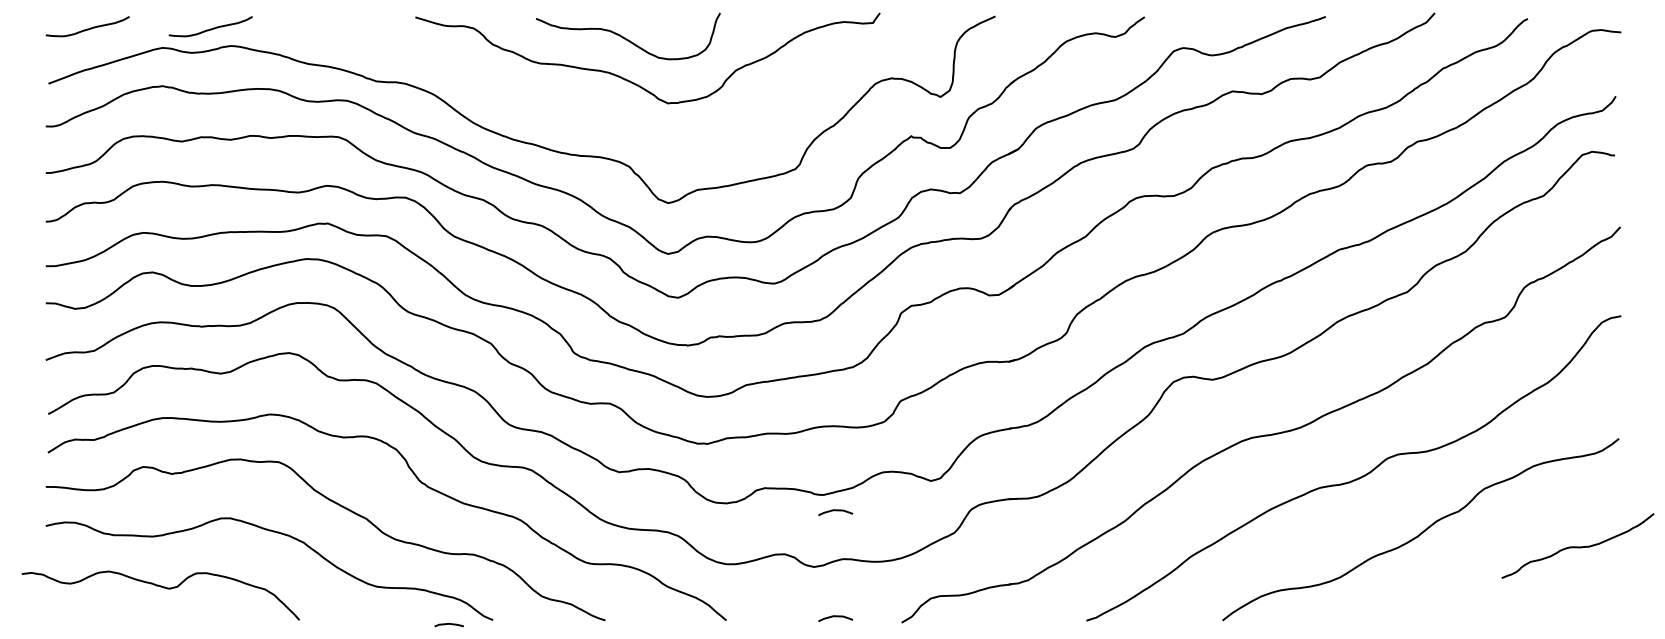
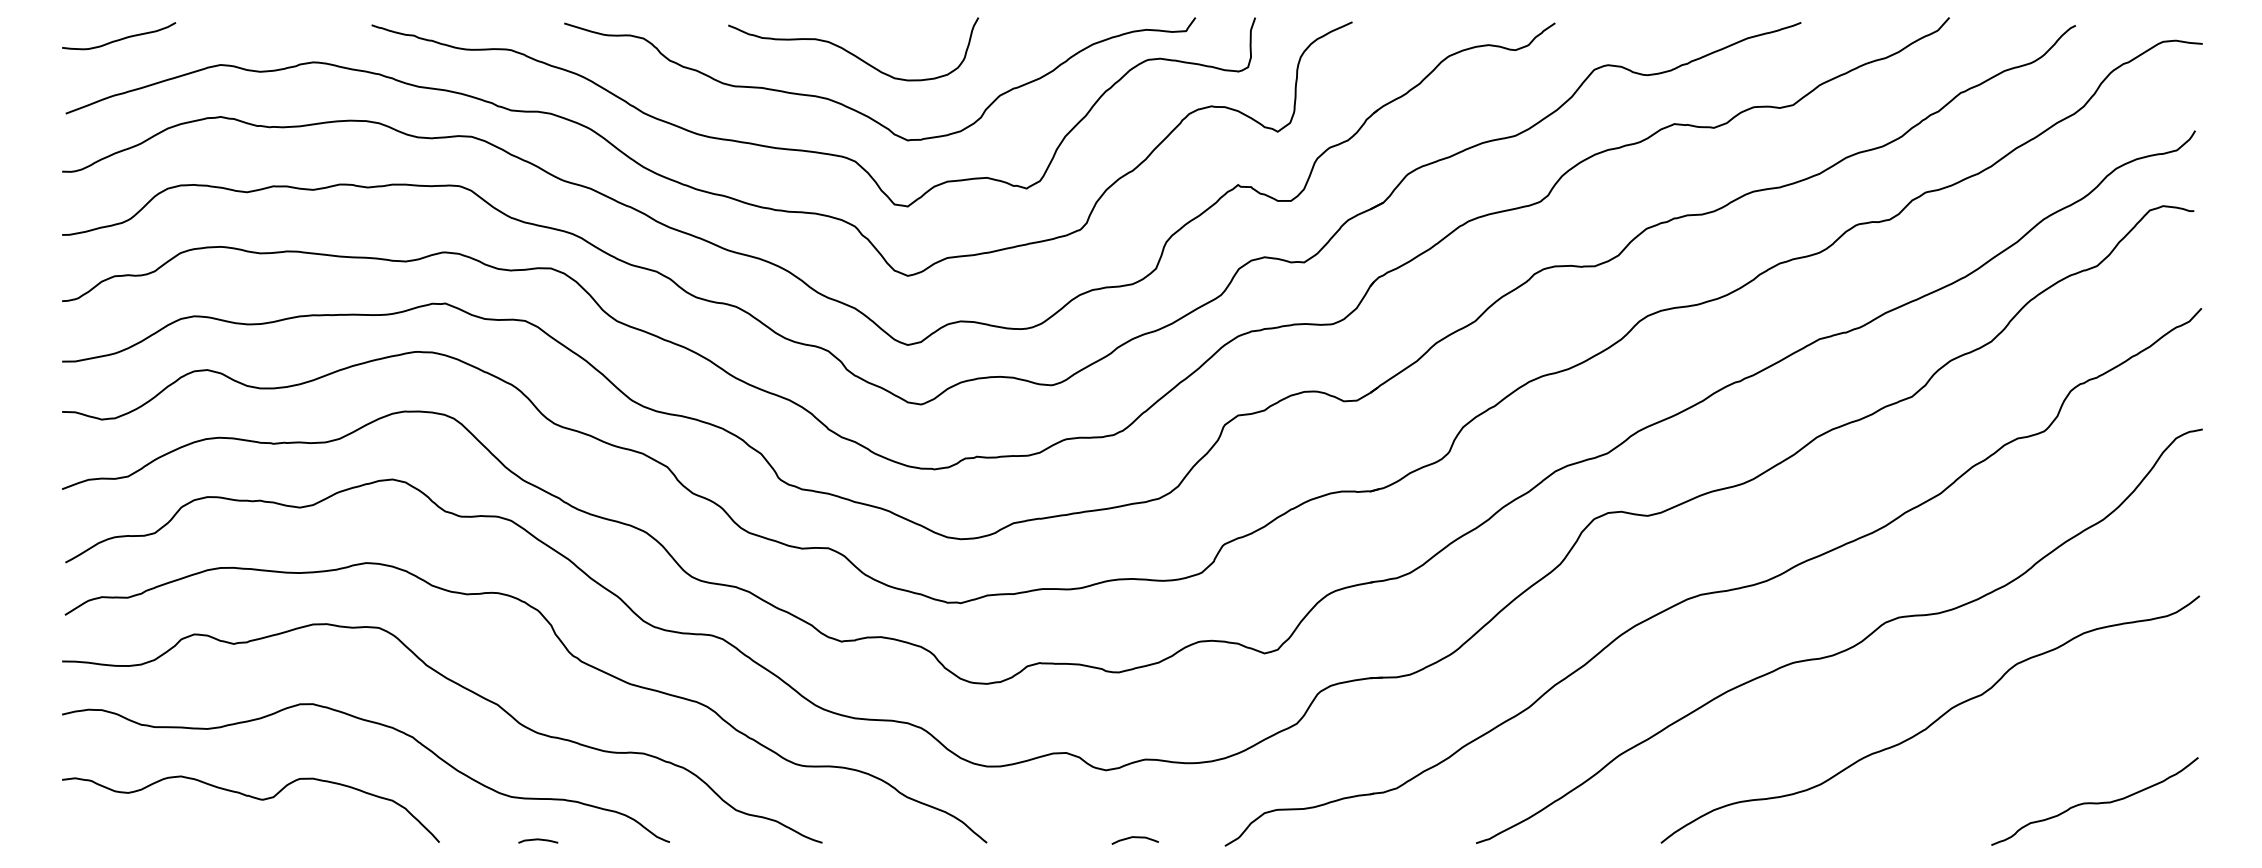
curve: (210, 28) -> (285, 38), removed
curve: (597, 110) -> (811, 150), added
curve: (835, 511) -> (1135, 694), removed
curve: (1577, 546) -> (2094, 802), moved
curve: (163, 588) -> (254, 799), moved
curve: (448, 624) -> (537, 840), moved

